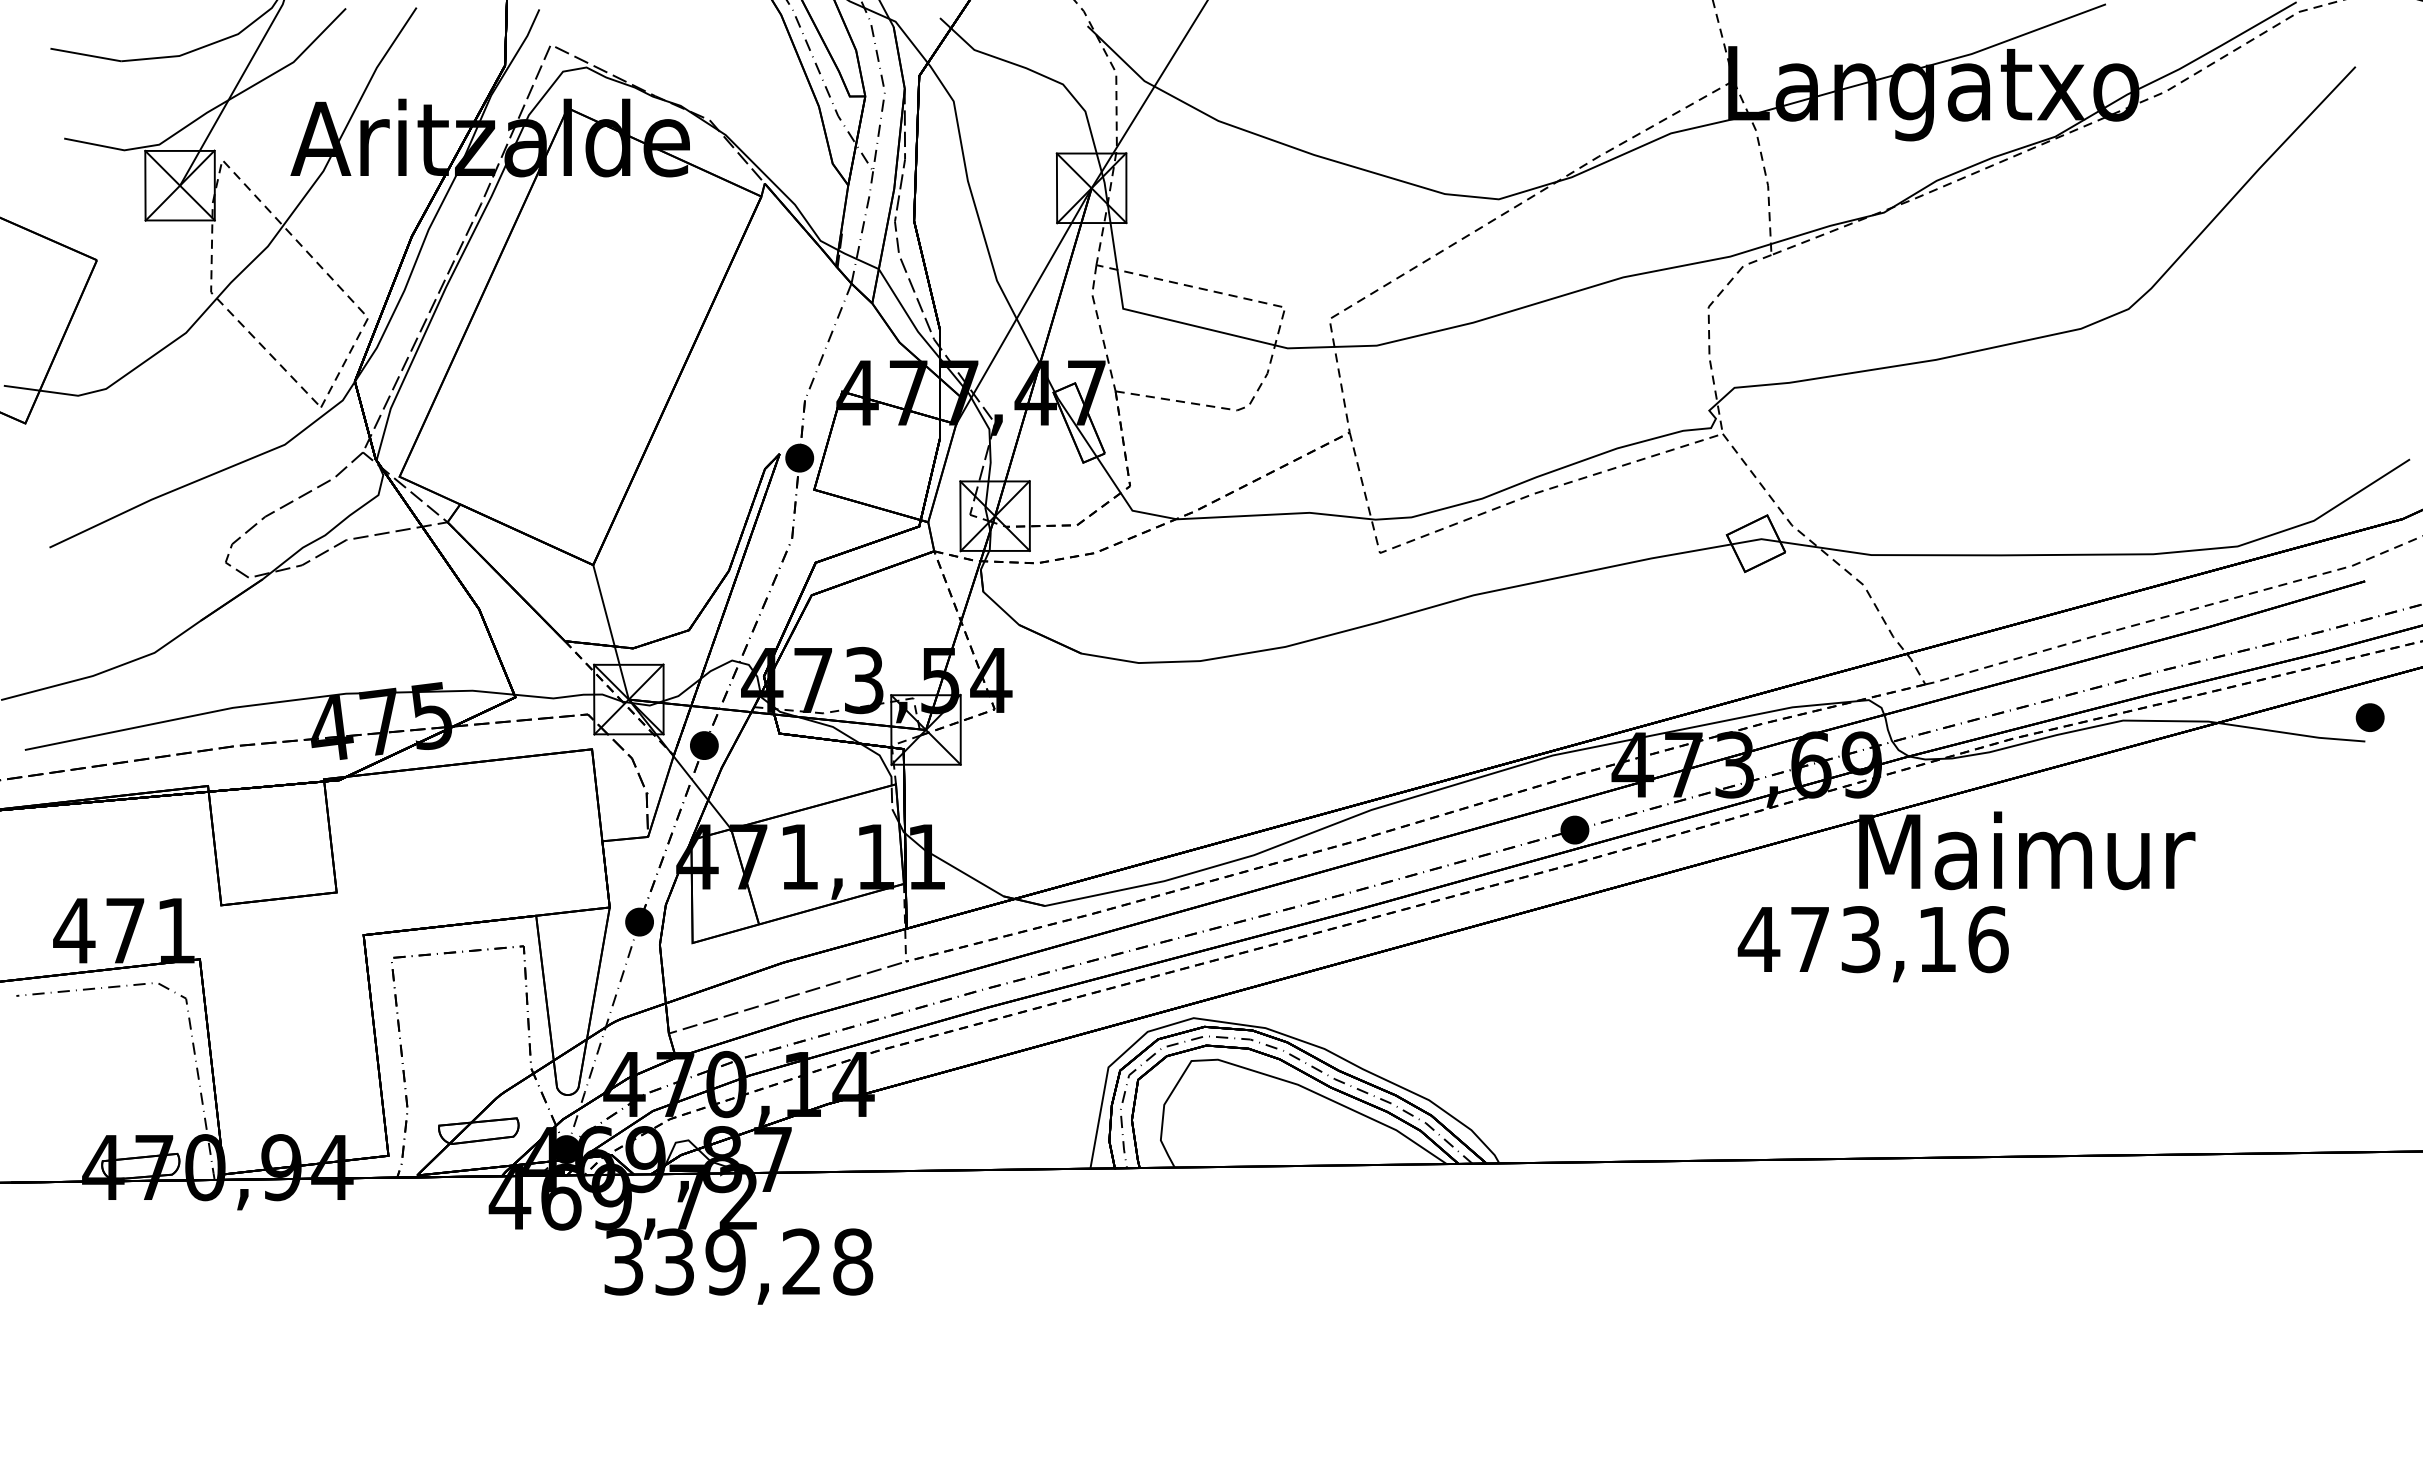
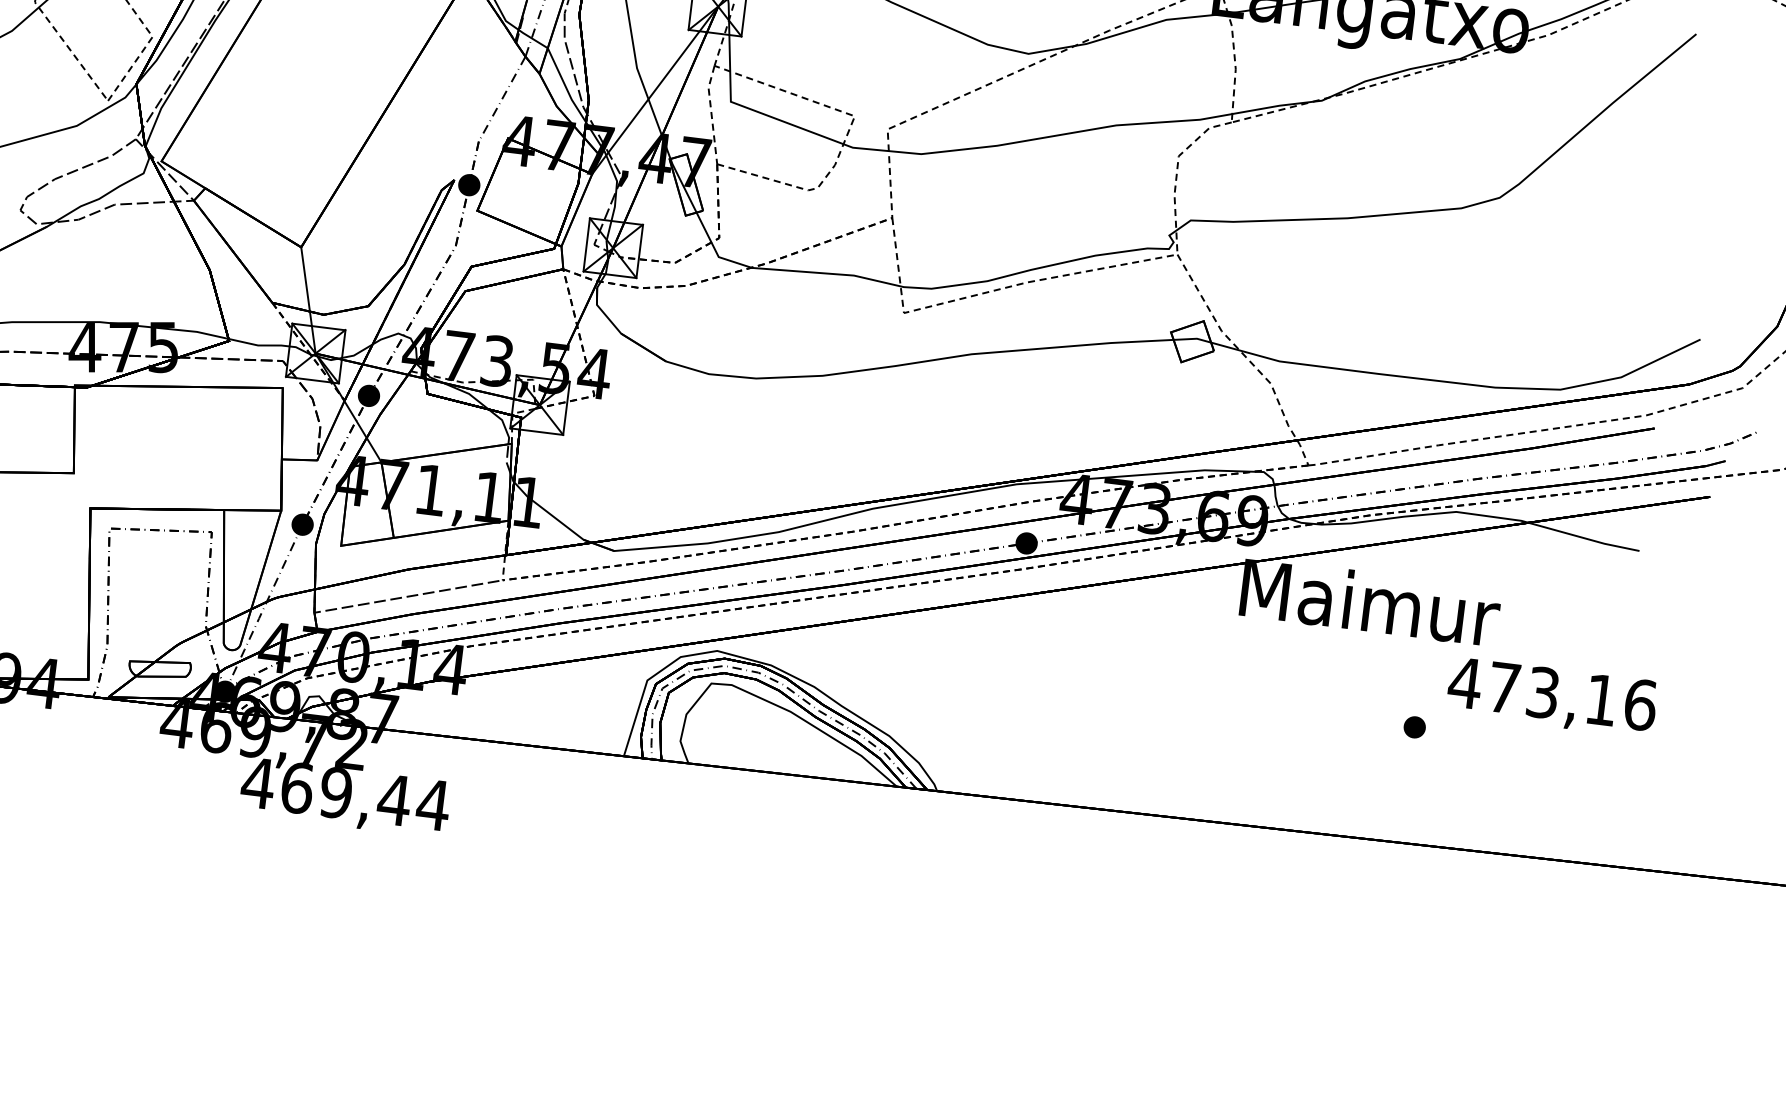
part: (2369, 717) -> (1414, 727), moved
text: (1872, 944) -> (1551, 697), moved
text: (738, 1261) -> (345, 793), 339,28 -> 469,44

